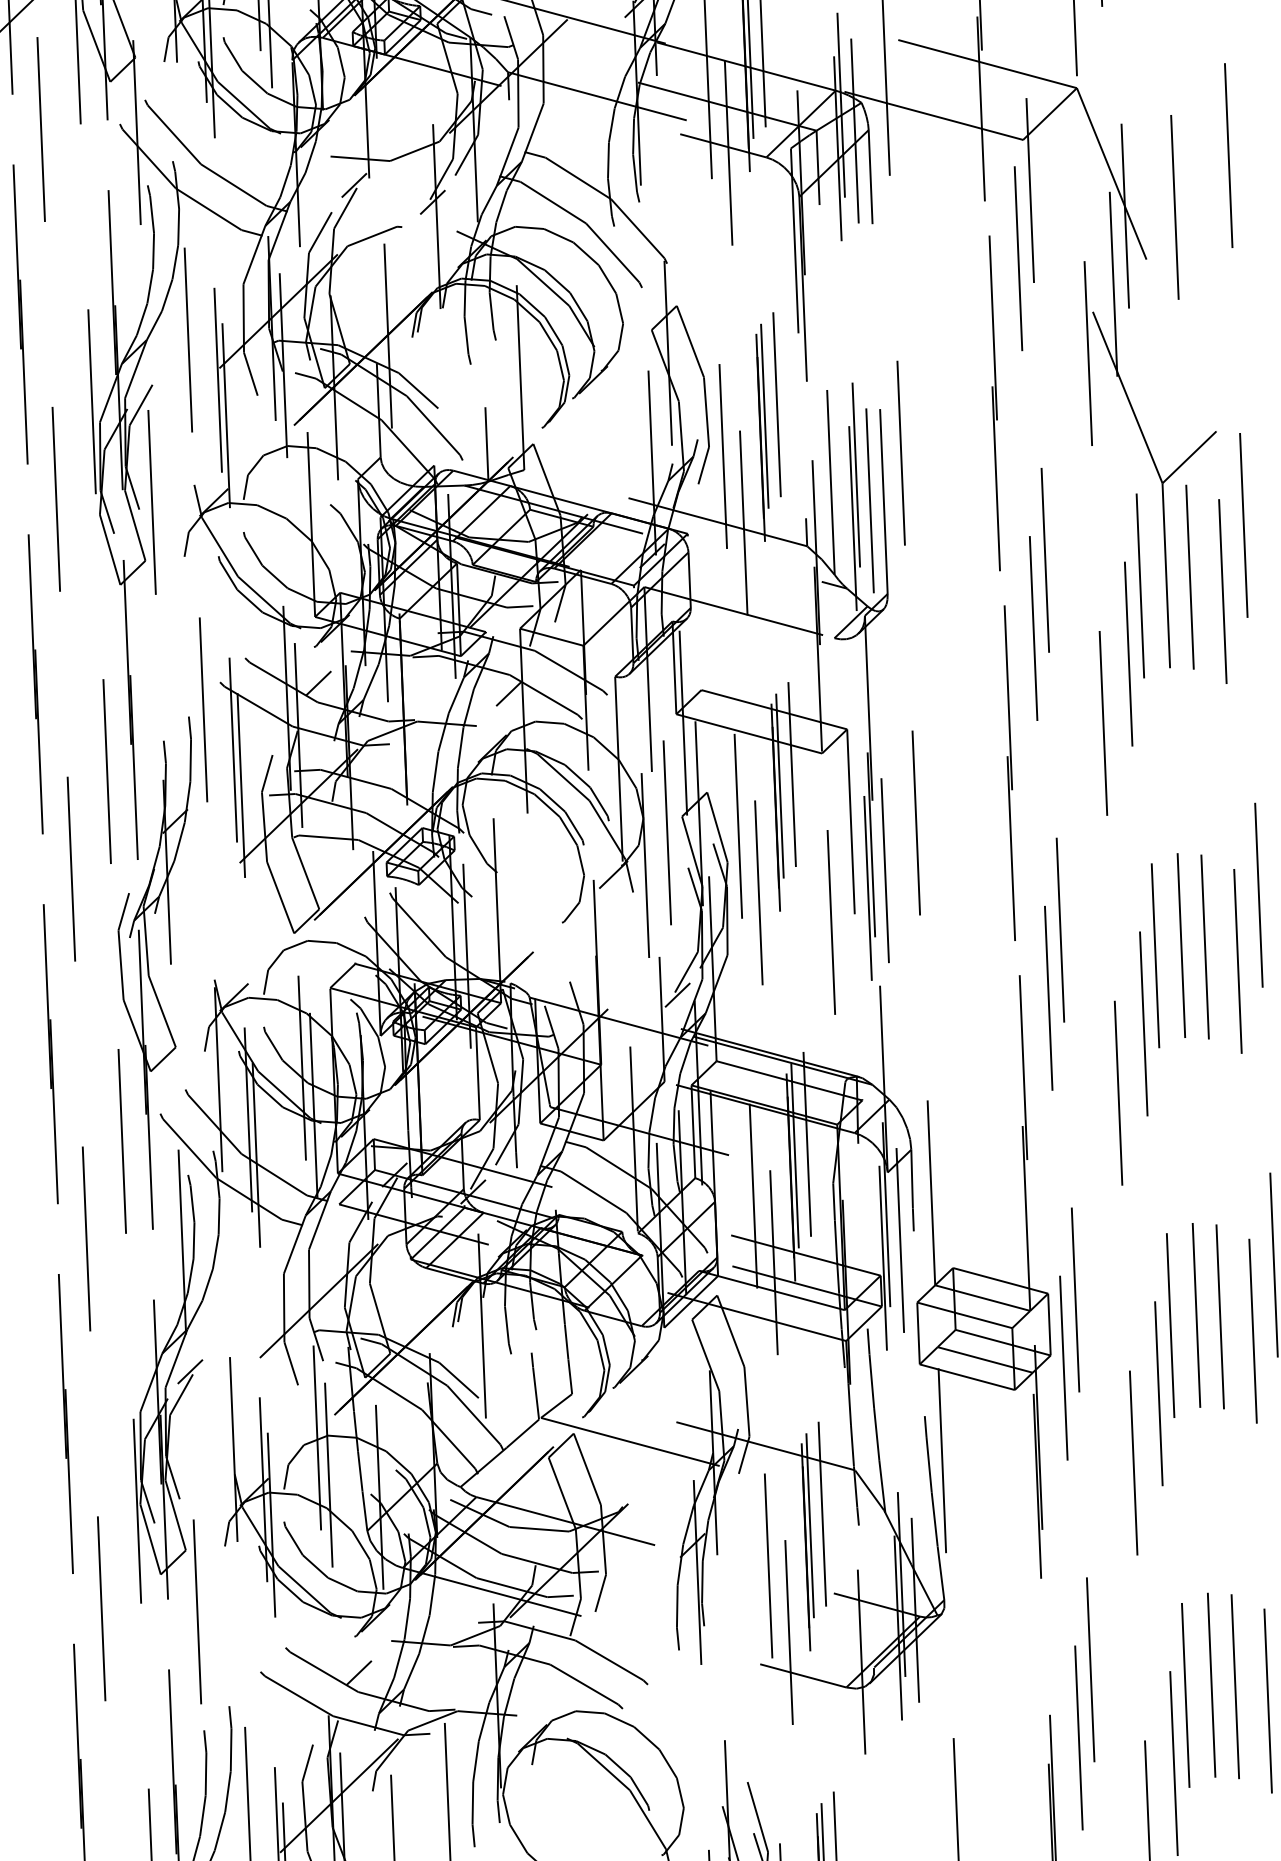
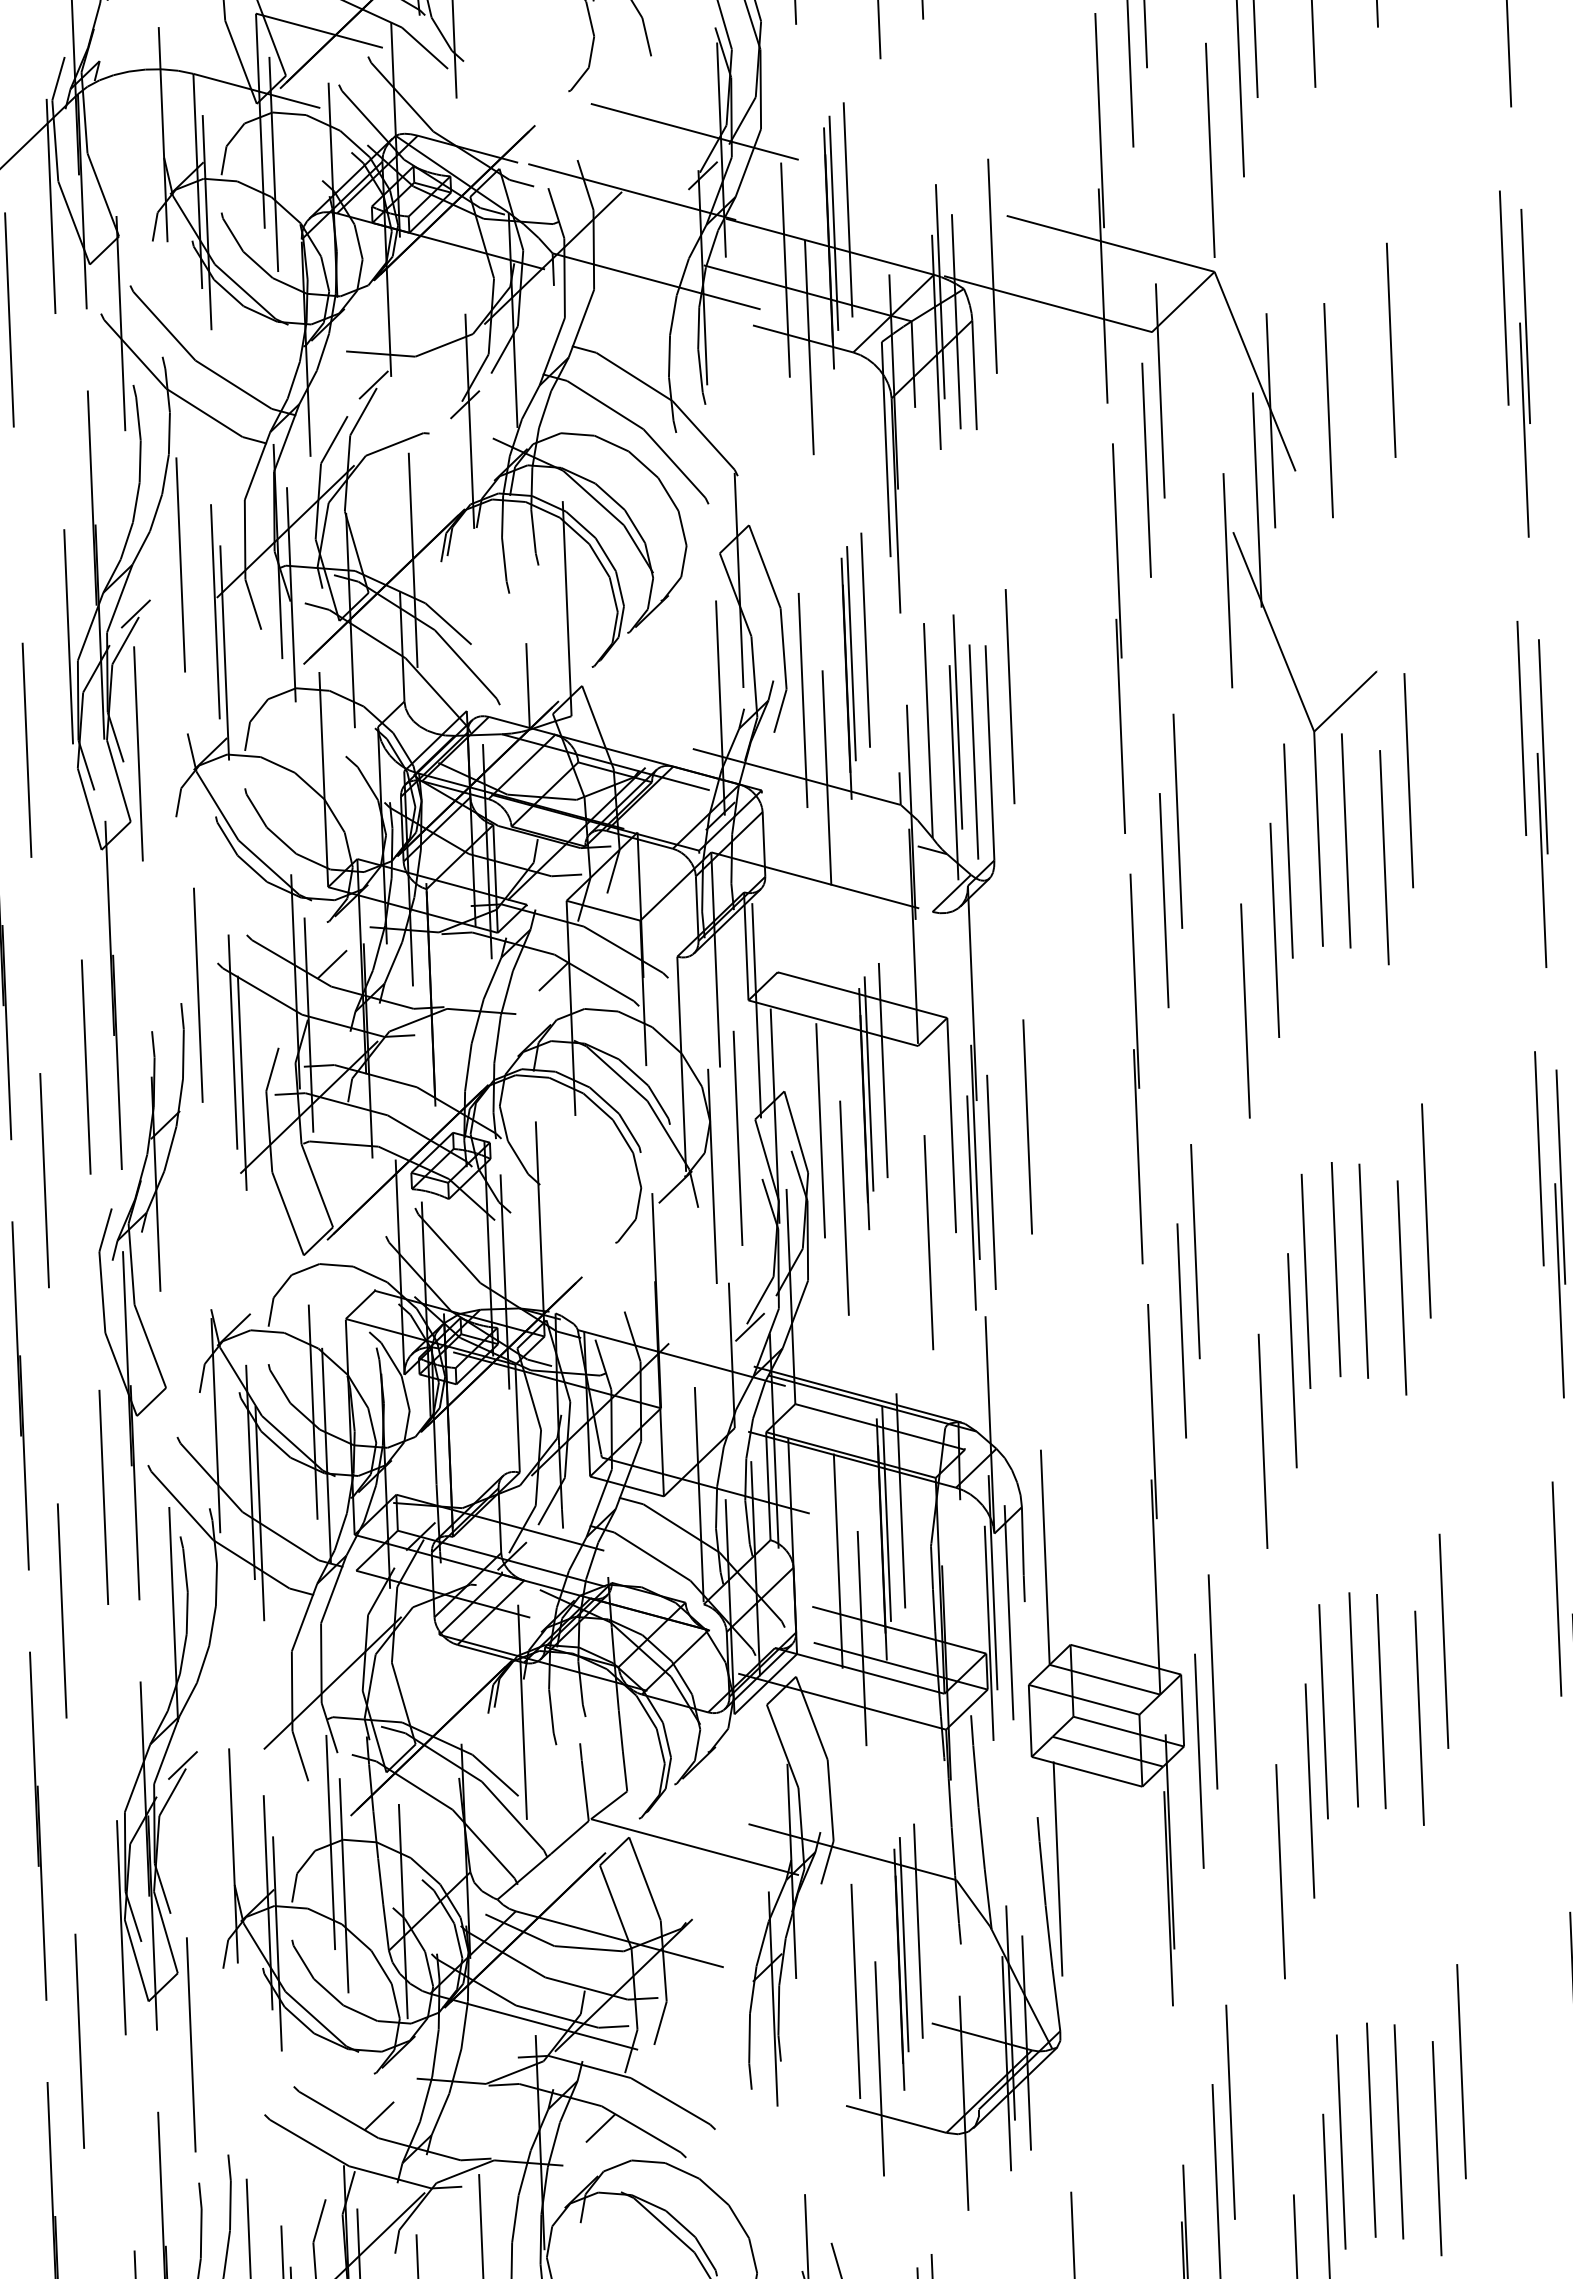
line: (149, 381) -> (135, 613), added
line: (549, 1683) -> (600, 2128), added

